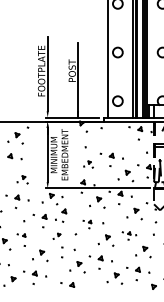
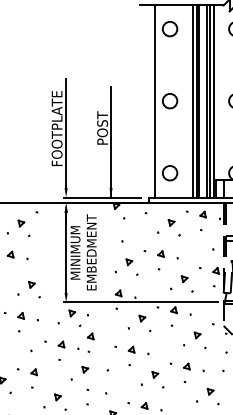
part: (116, 137) -> (168, 226), added
part: (88, 164) -> (126, 266), size x1.67
part: (22, 179) -> (28, 289), size x1.43
part: (87, 224) -> (125, 355), size x1.67
part: (21, 235) -> (27, 372), size x1.67
part: (129, 235) -> (187, 372), size x1.67
part: (56, 236) -> (79, 373), size x1.67

